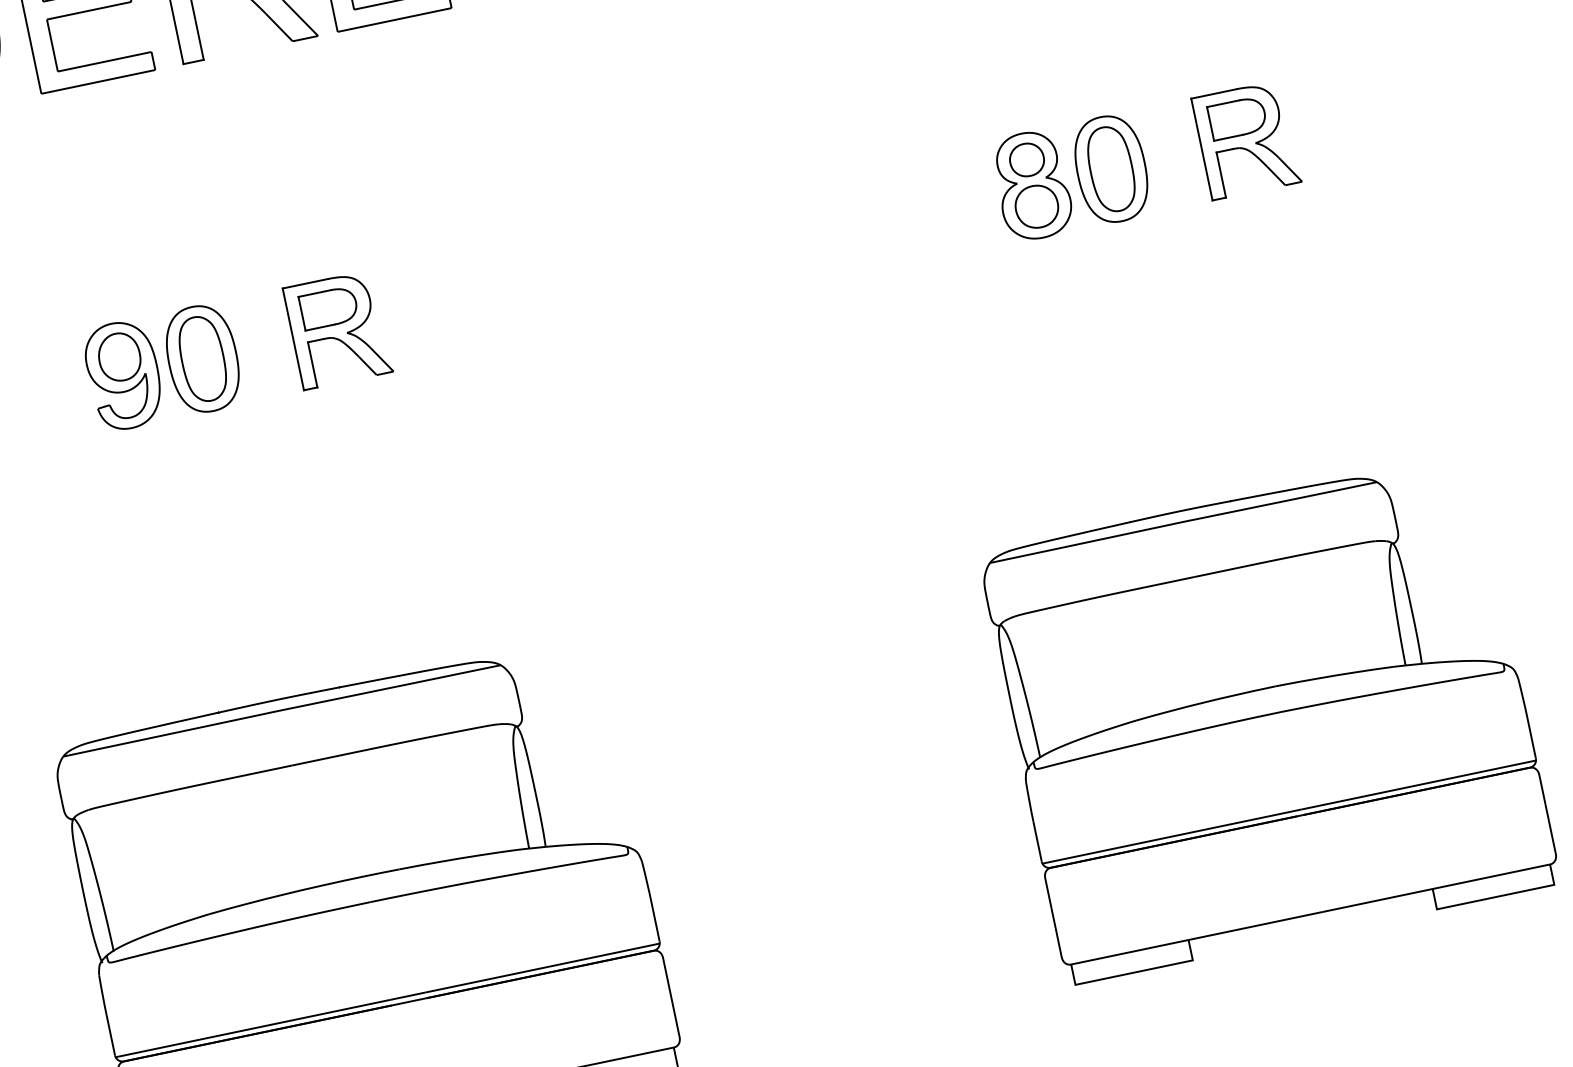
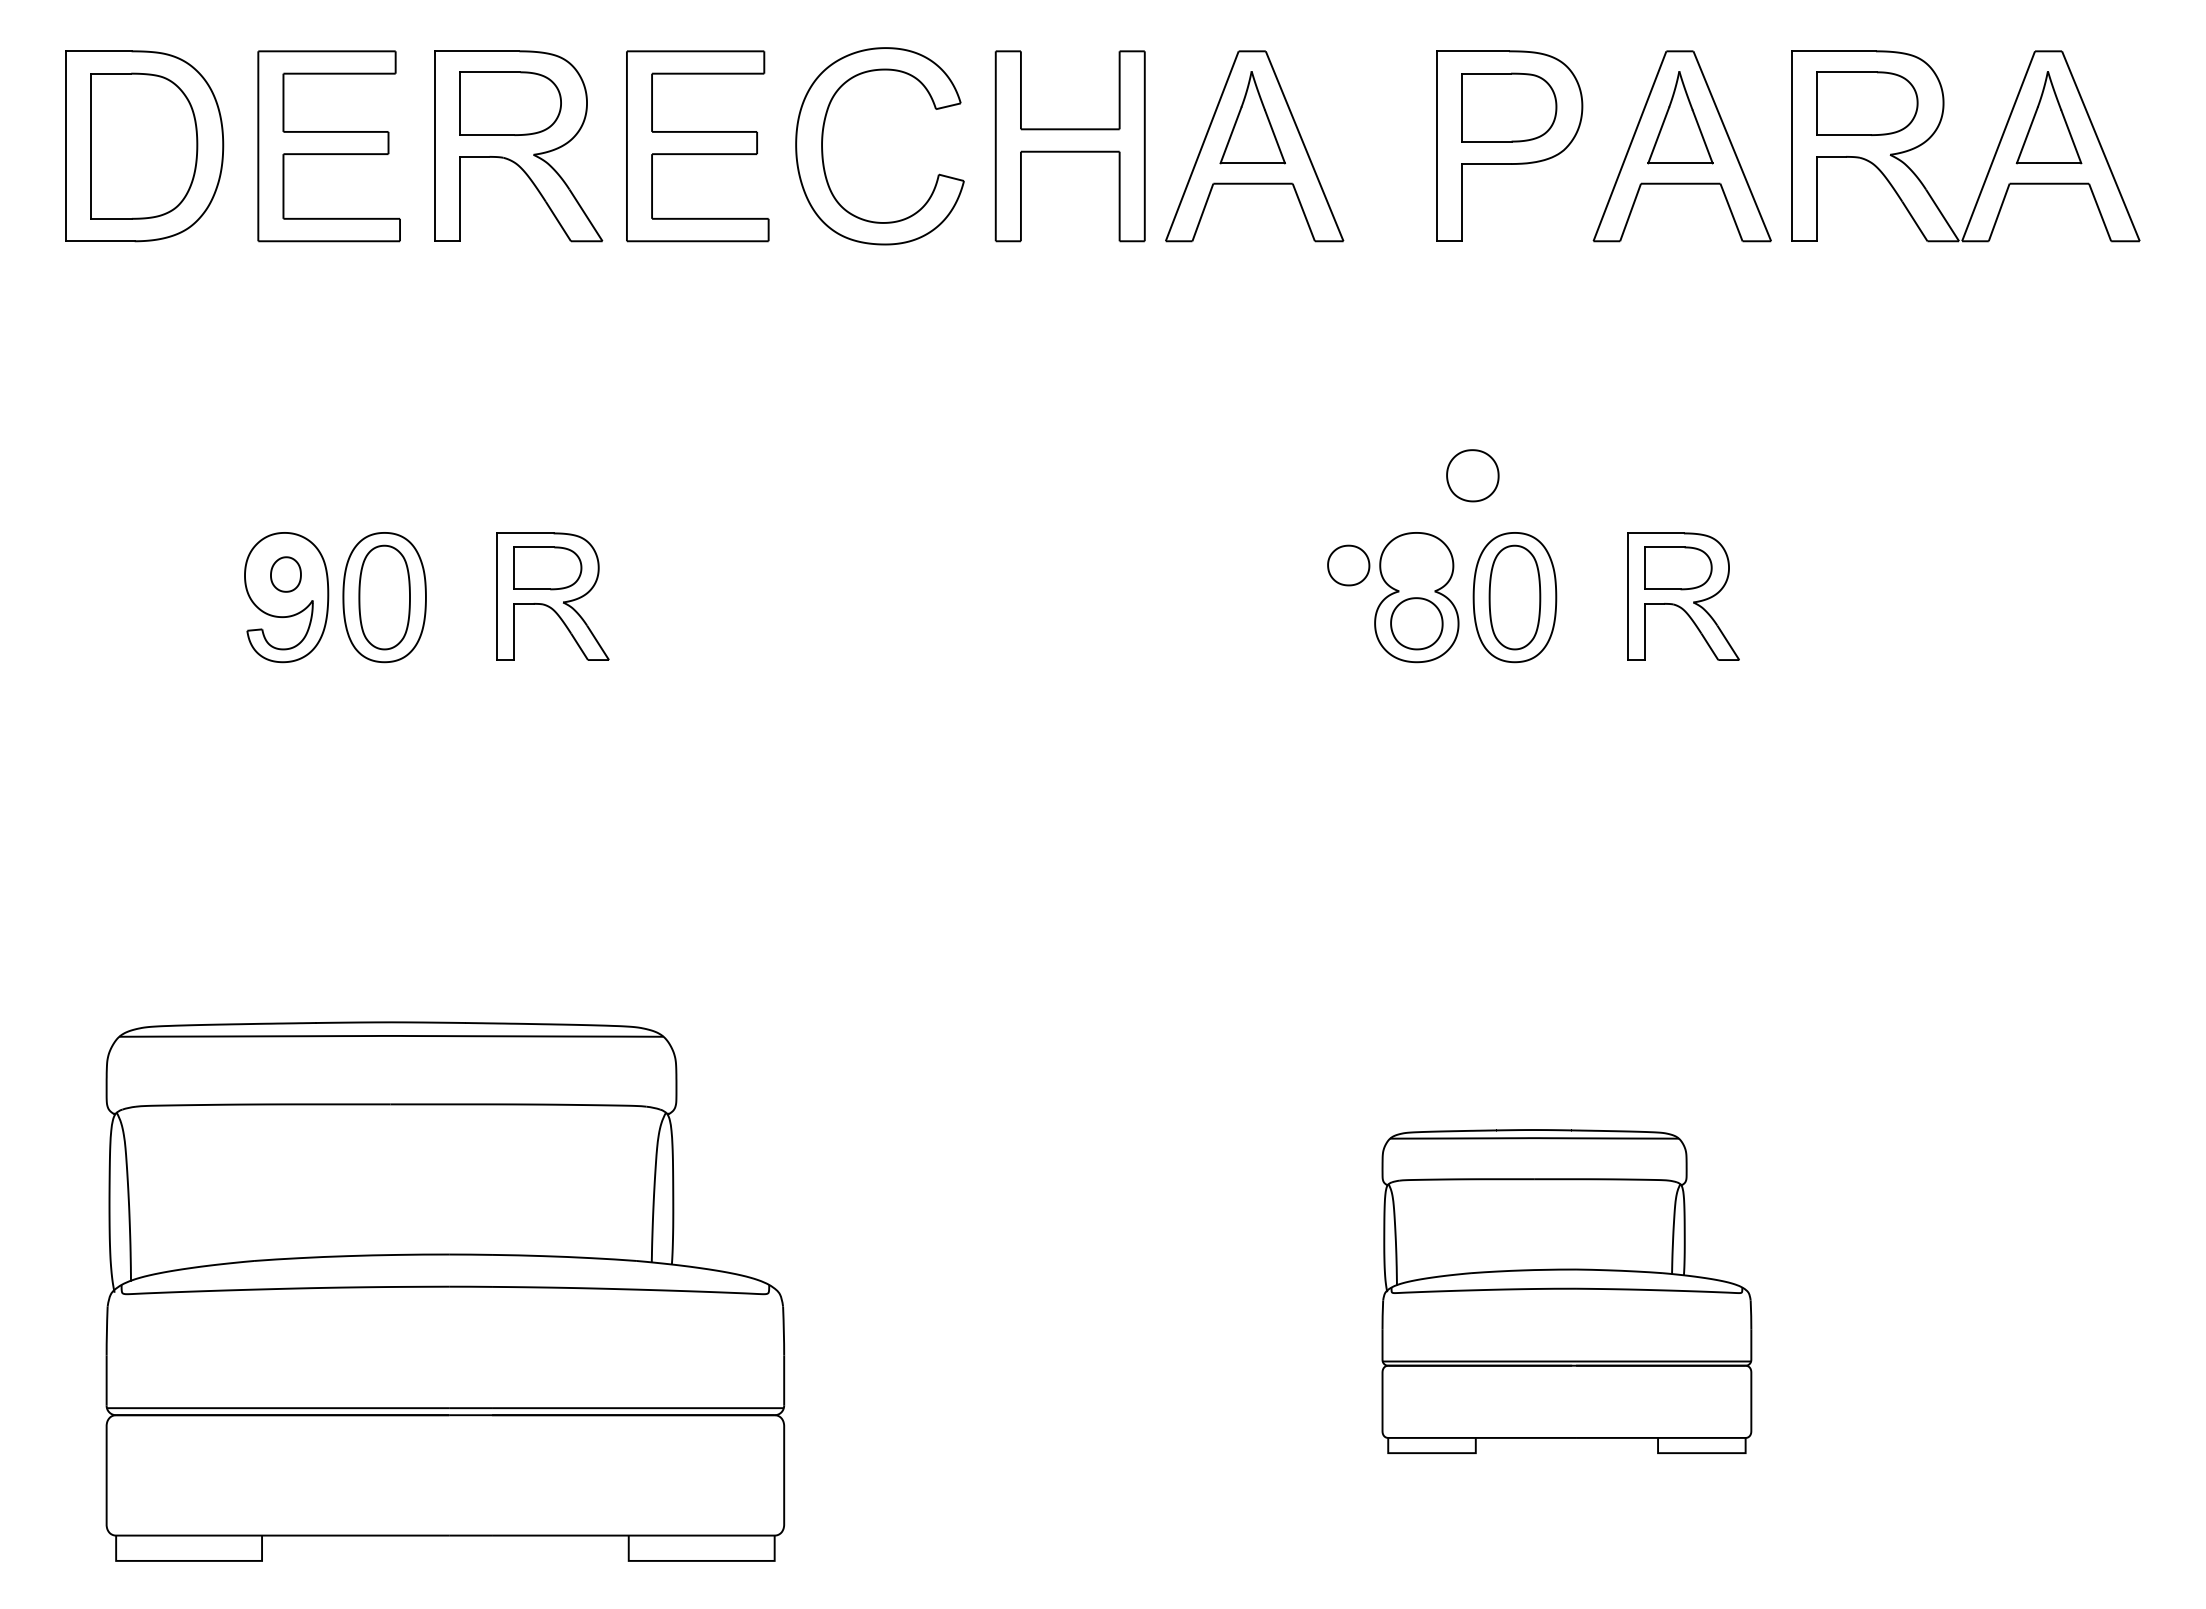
part: (1056, 78) -> (1472, 475), added
part: (1026, 159) -> (1348, 565), moved
part: (119, 357) -> (285, 574), size x0.6
part: (1269, 718) -> (1566, 1291), size x0.6

